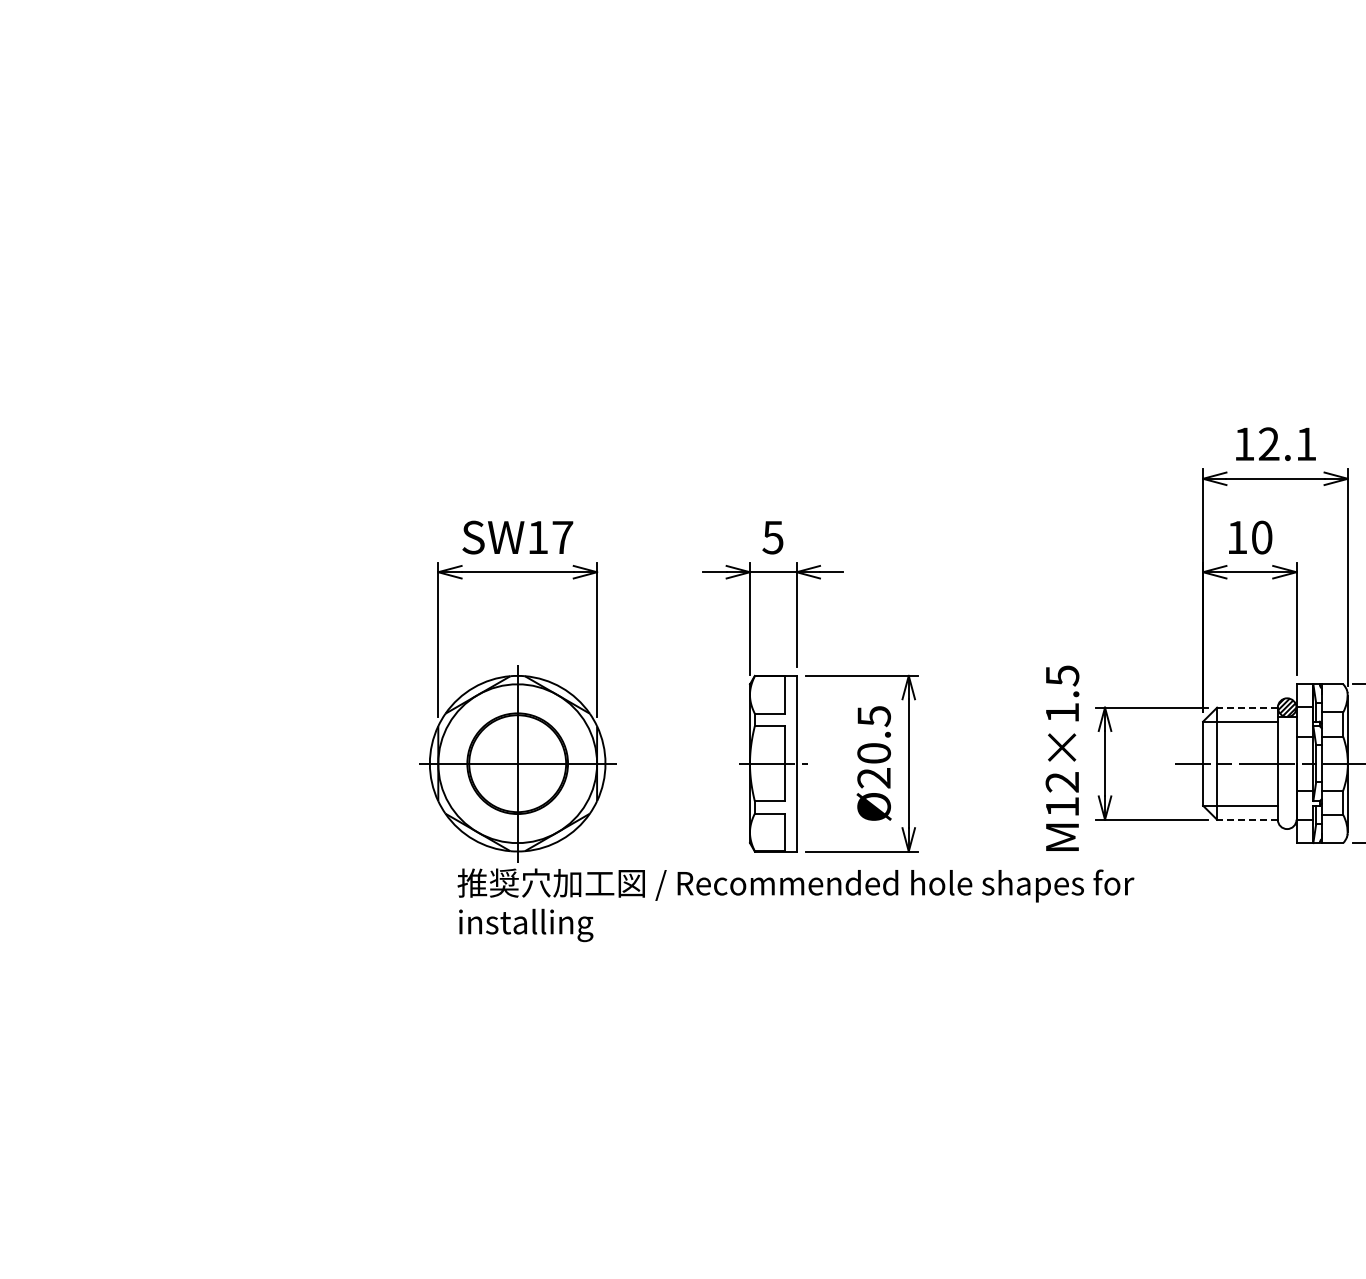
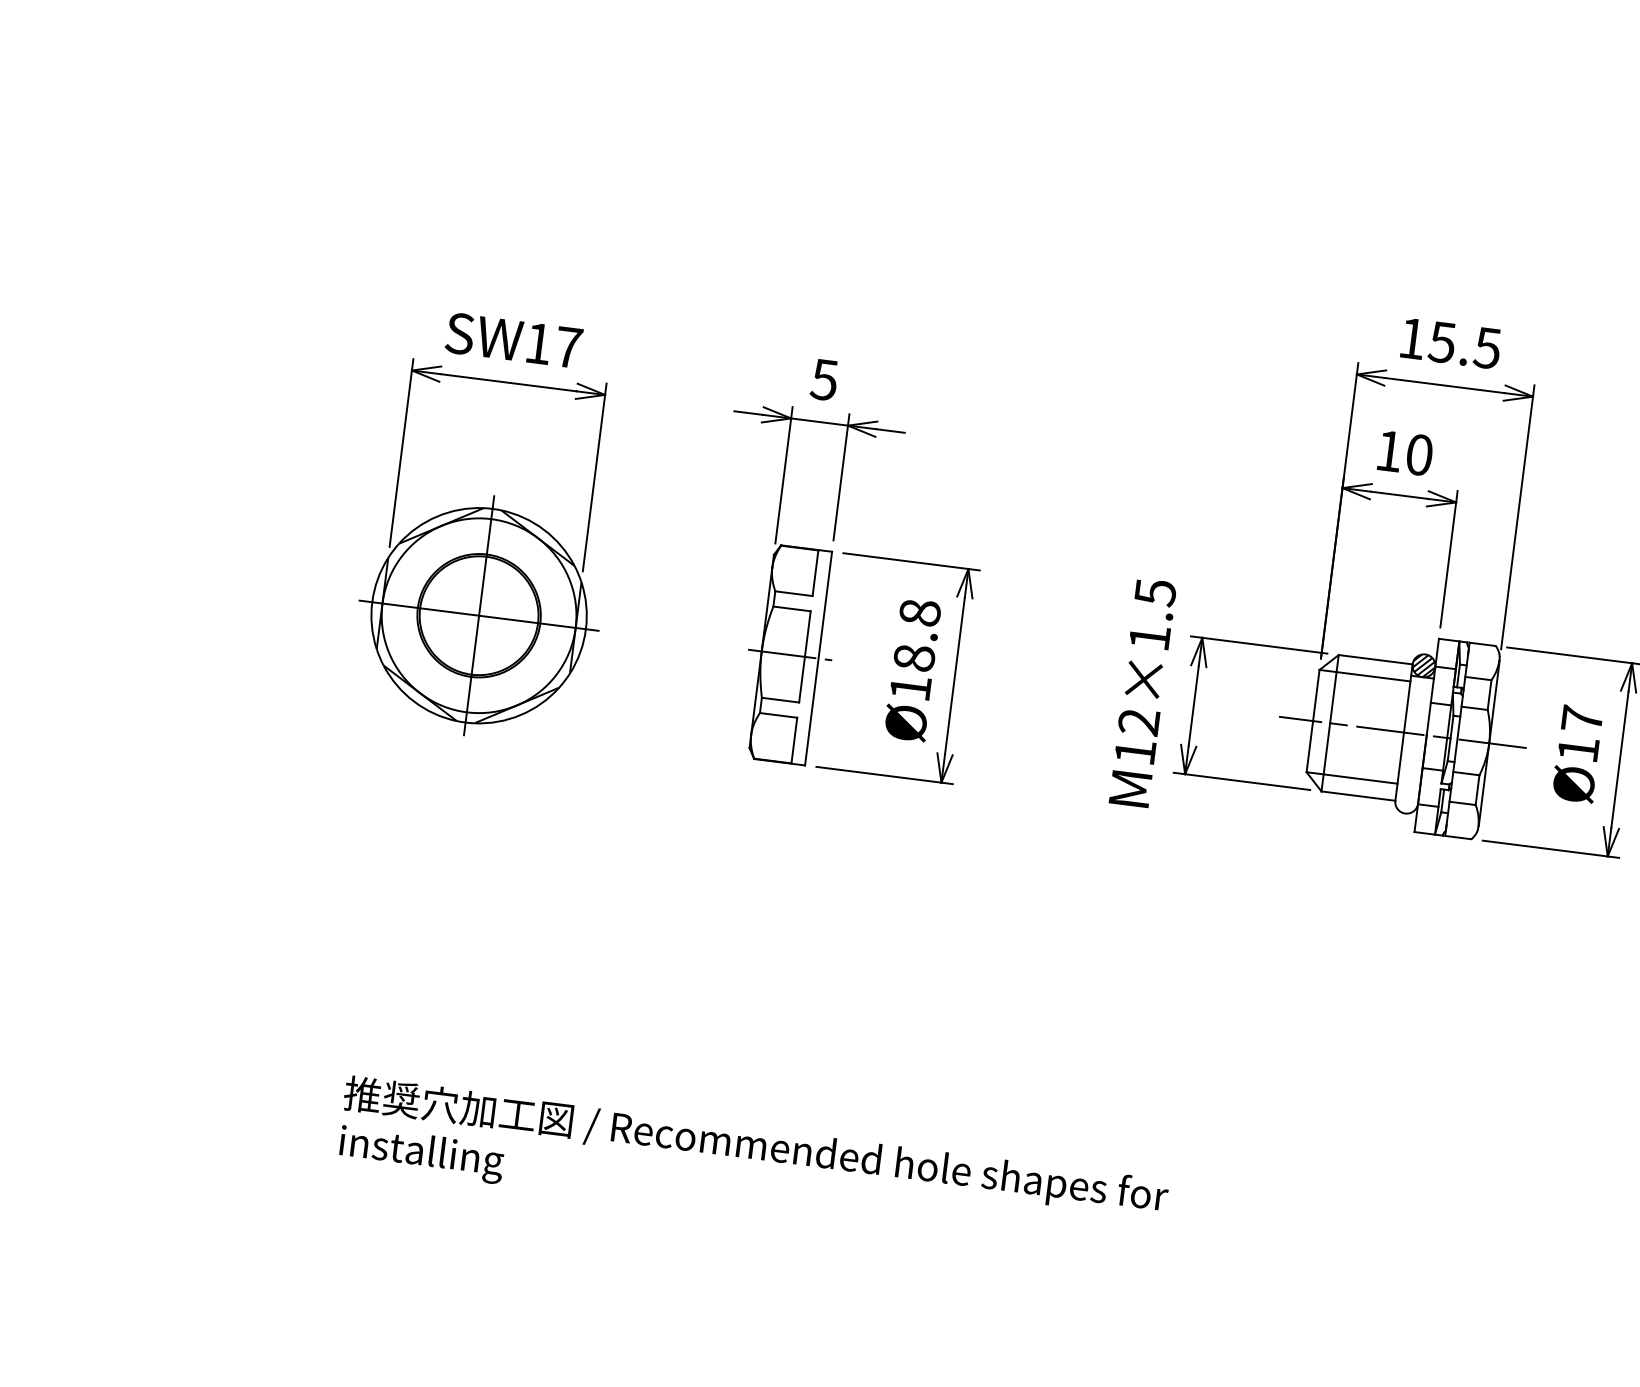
text: (1287, 444) -> (1464, 345), 12.1 -> 15.5
line: (1246, 707) -> (1374, 659), dashed -> solid
text: (873, 746) -> (914, 649), Ø20.5 -> Ø18.8
line: (1246, 819) -> (1357, 795), dashed -> solid
text: (795, 905) -> (752, 1171), moved

